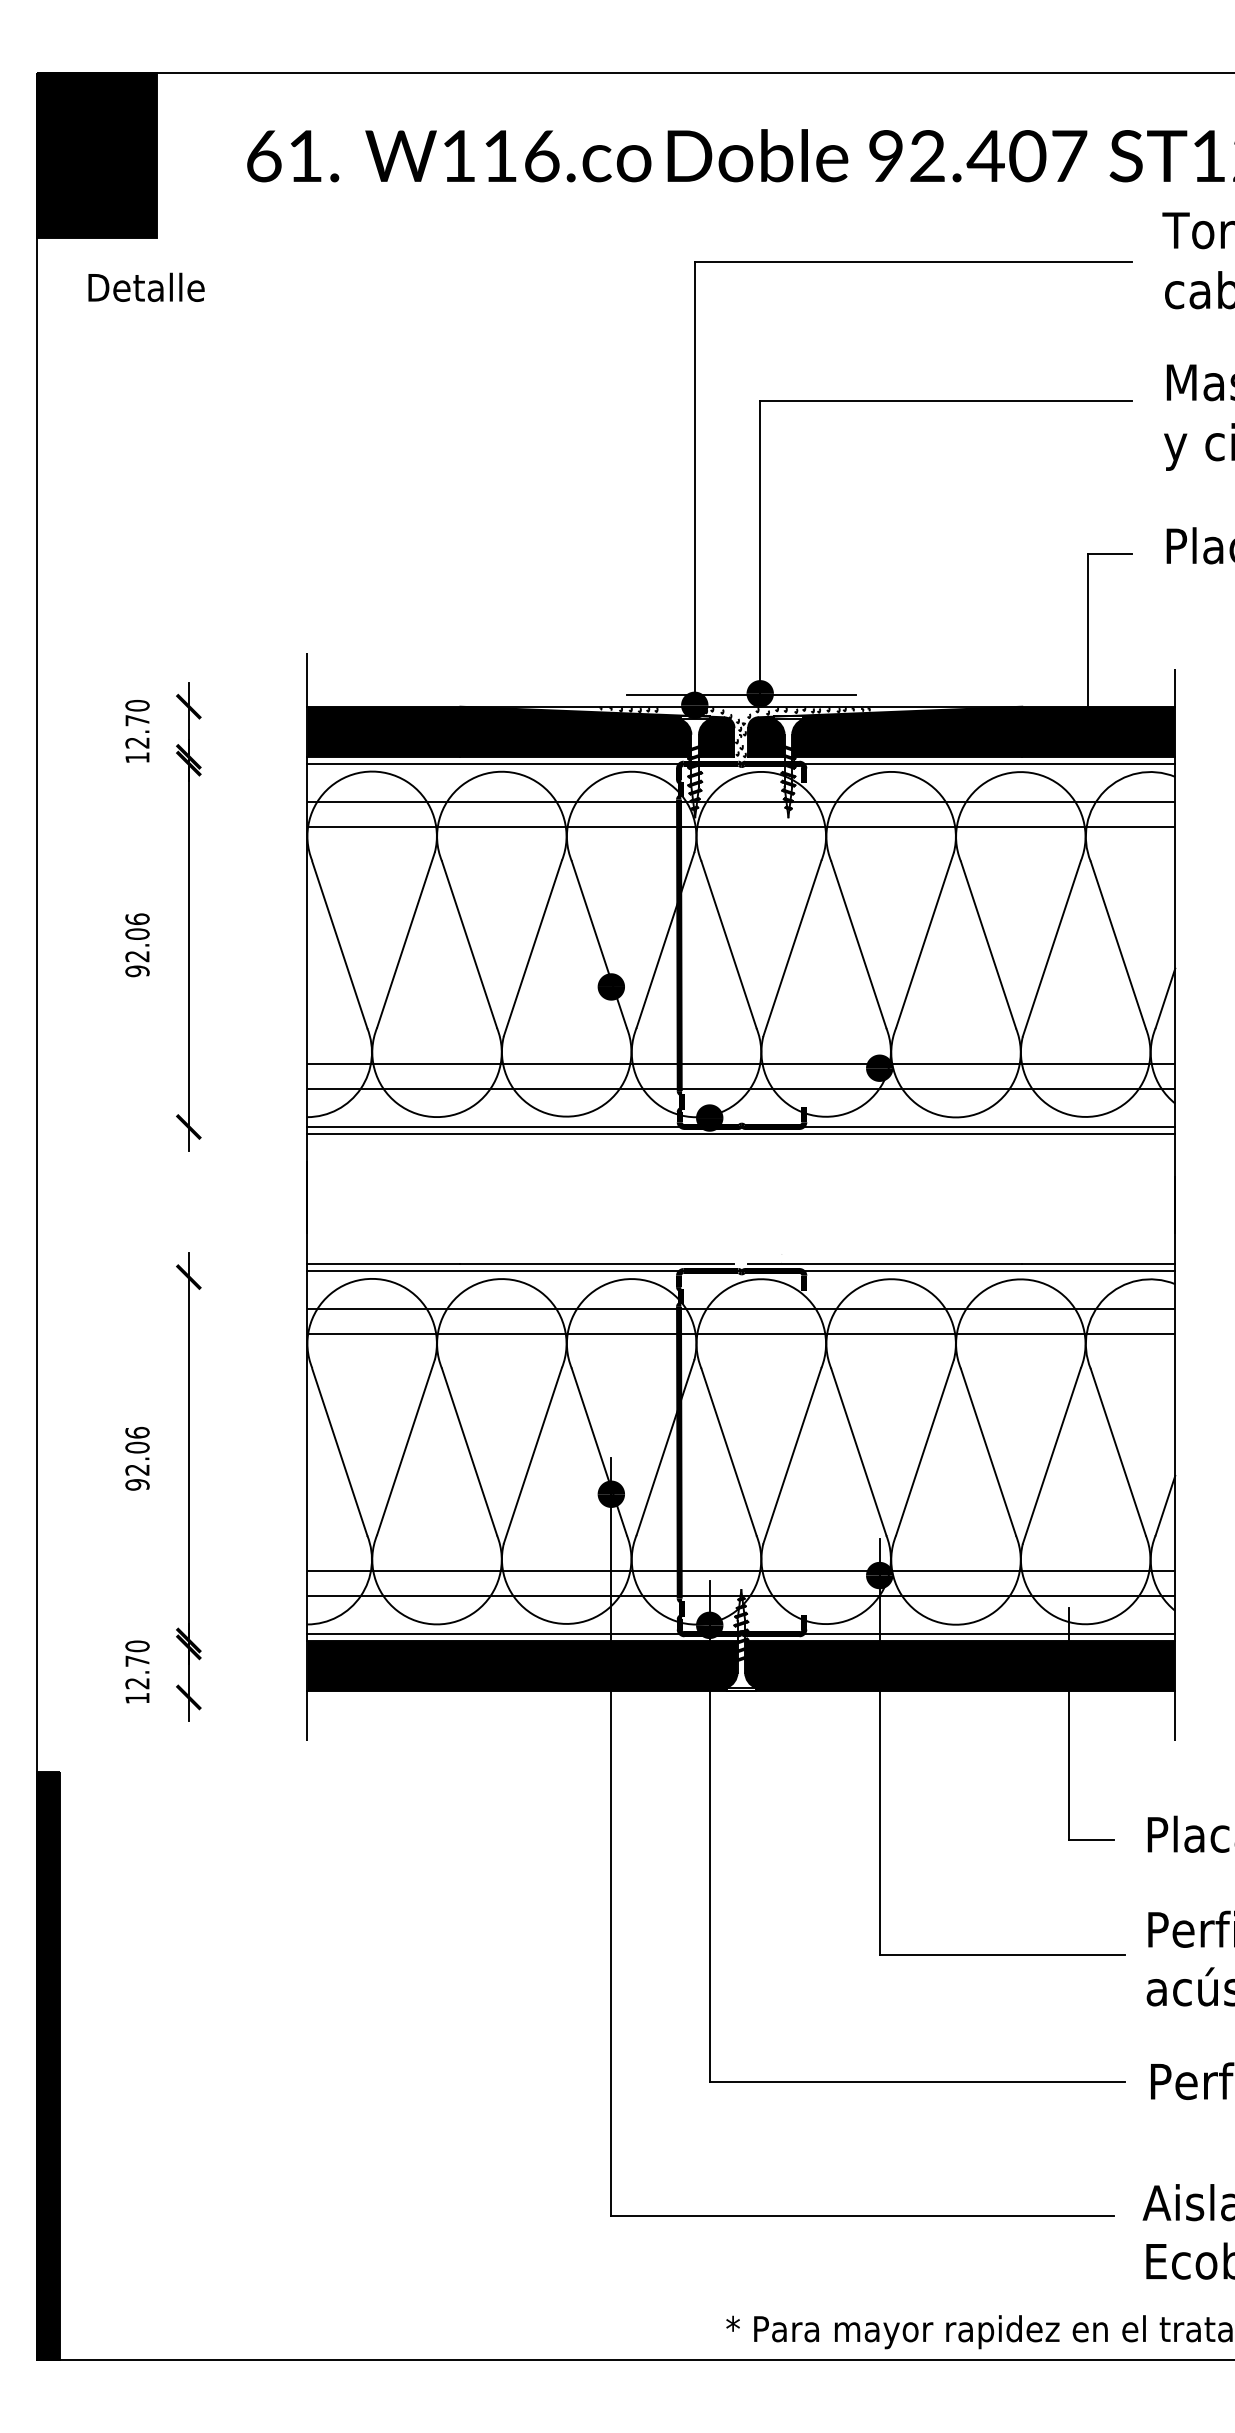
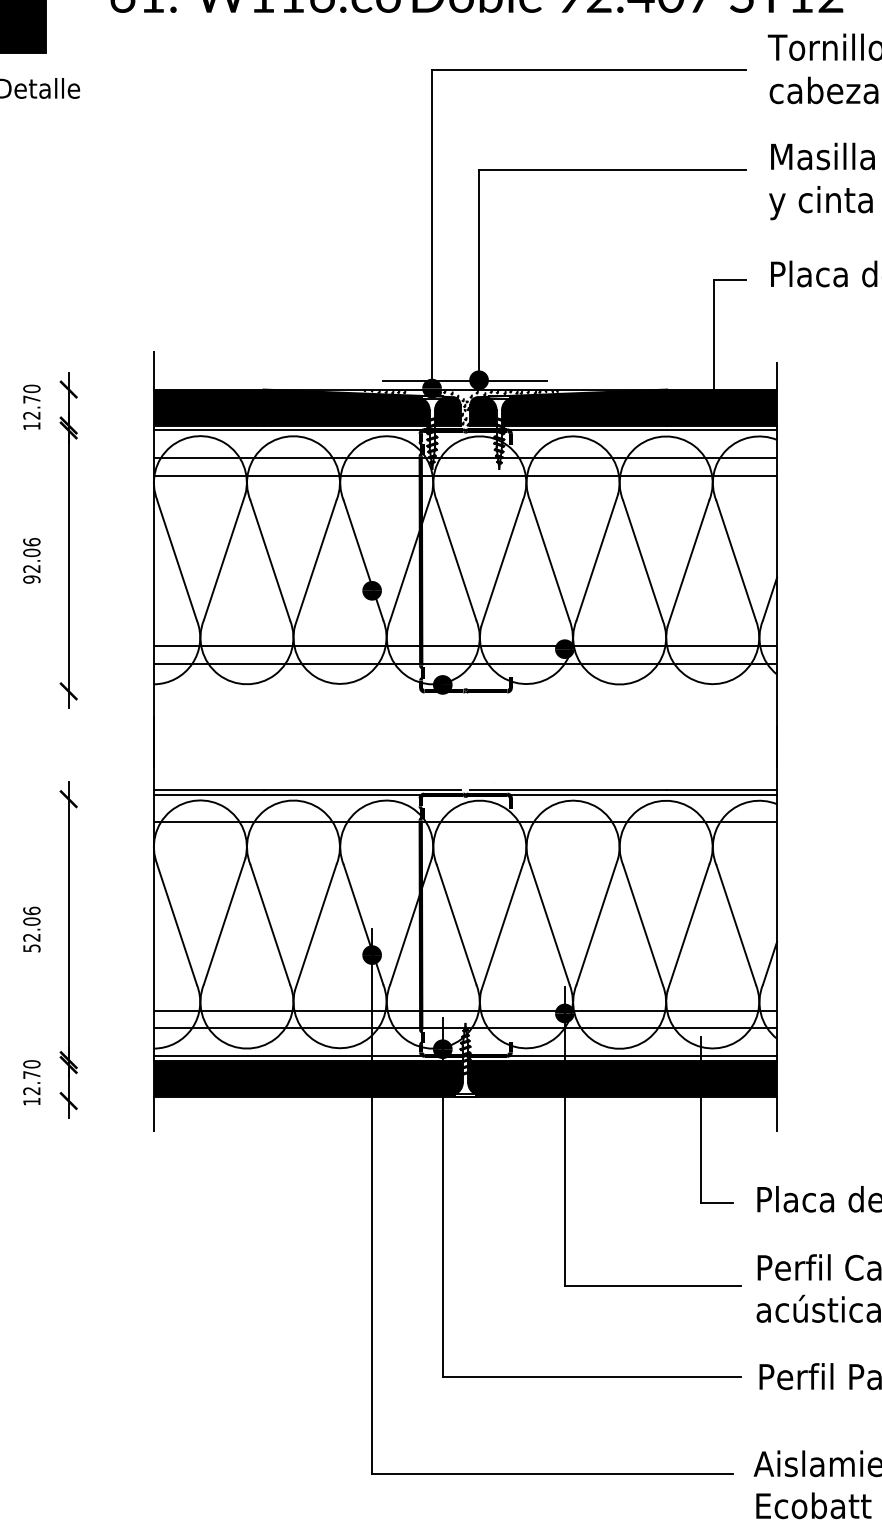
line: (741, 1127) -> (465, 691), removed
line: (741, 1133) -> (465, 696), removed
line: (741, 1333) -> (465, 839), removed
text: (137, 1484) -> (31, 948), 92.06 -> 52.06

